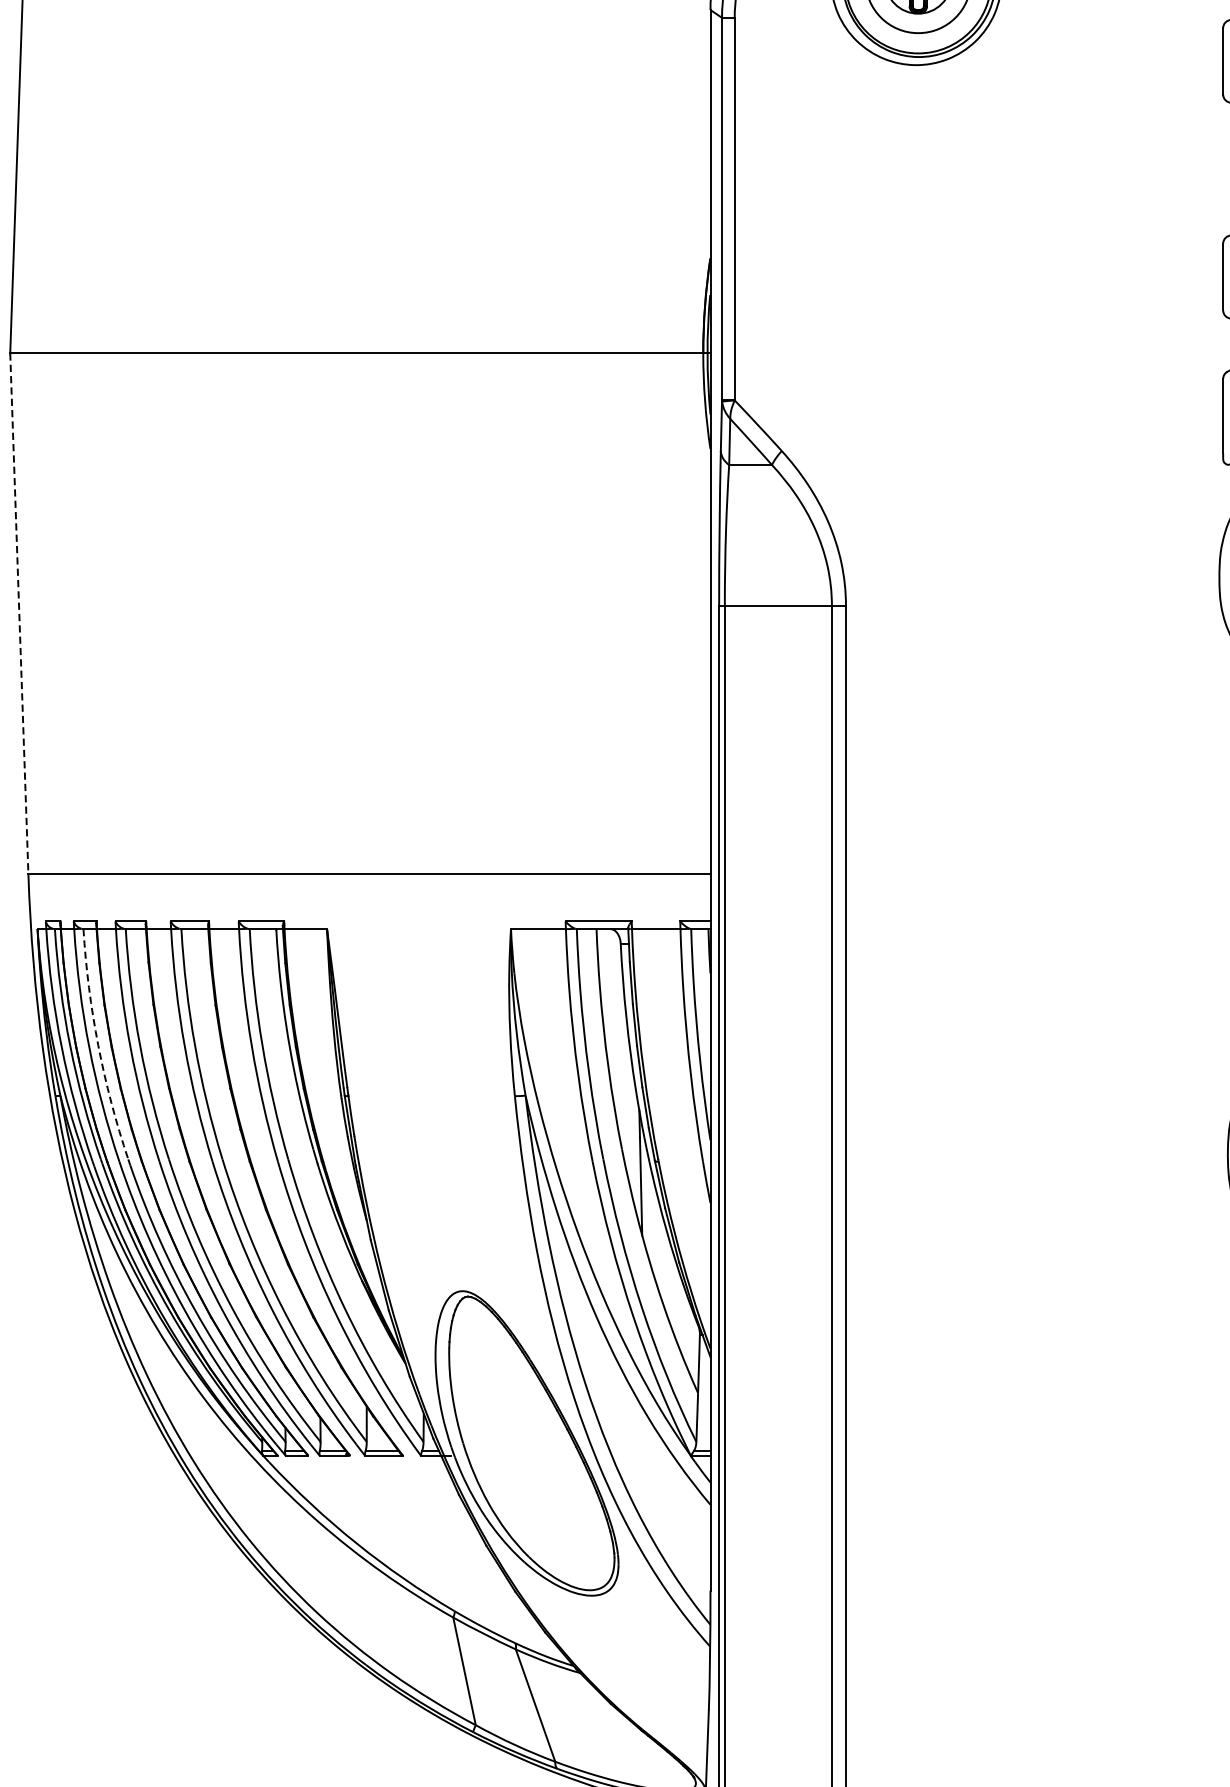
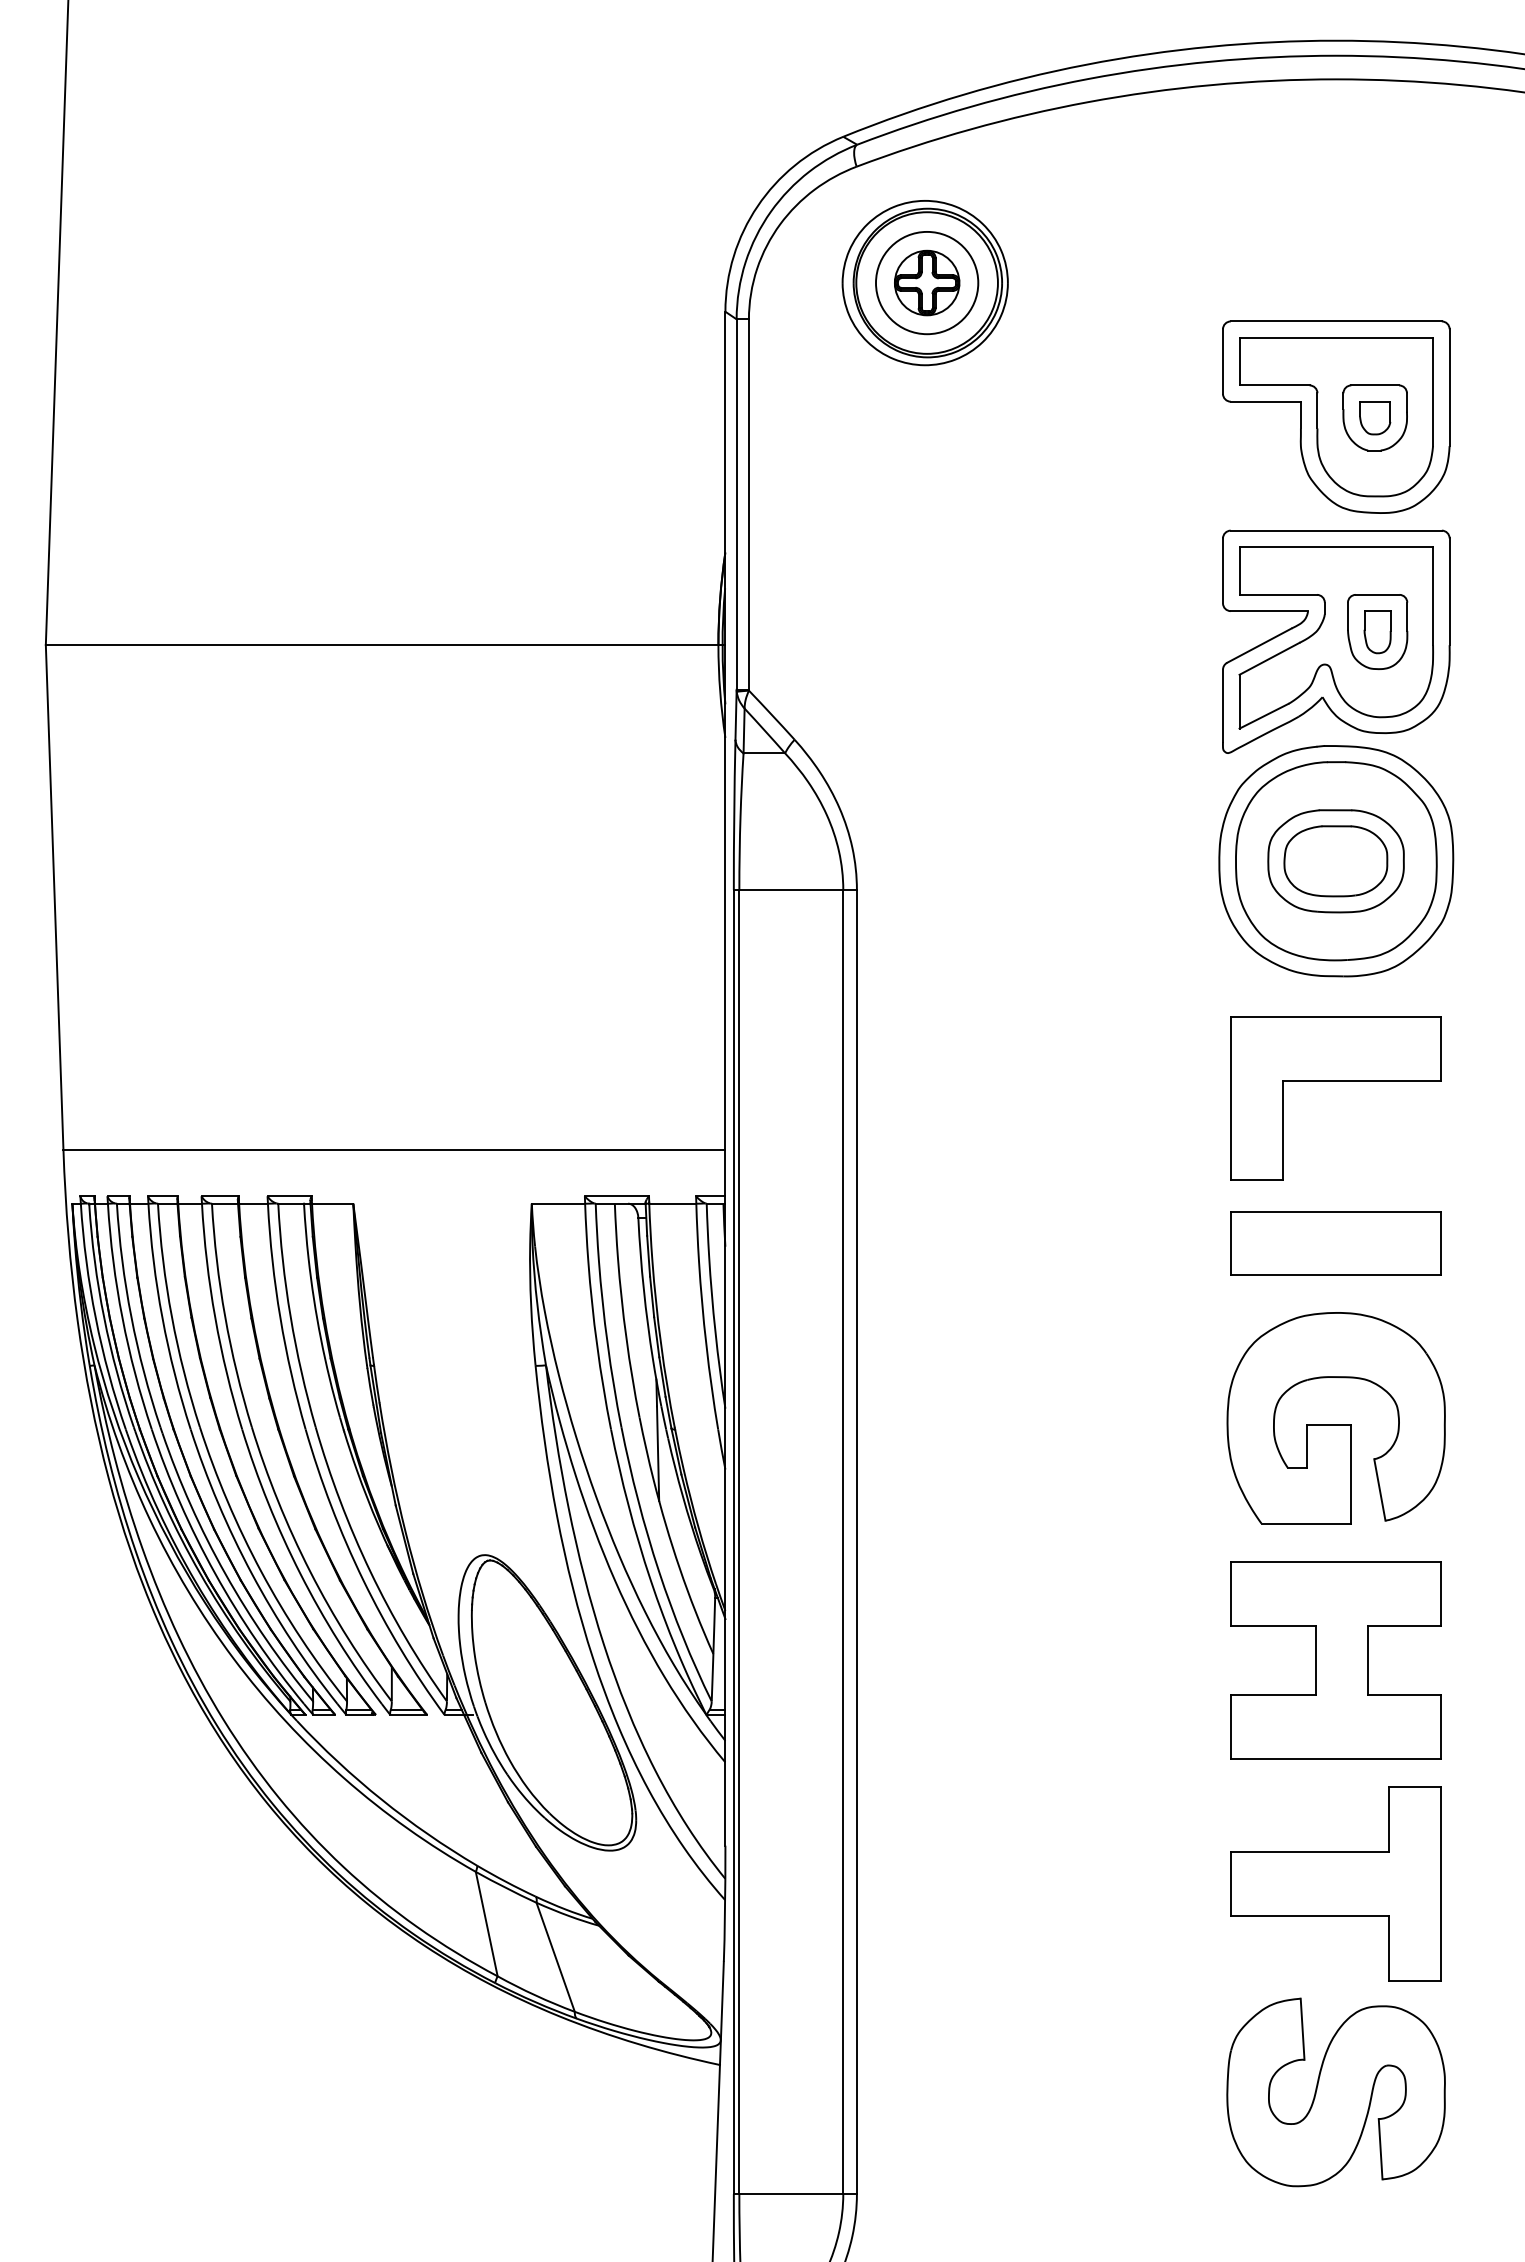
line: (19, 613) -> (54, 897), dashed -> solid
arc: (98, 1045) -> (131, 1316), dashed -> solid

